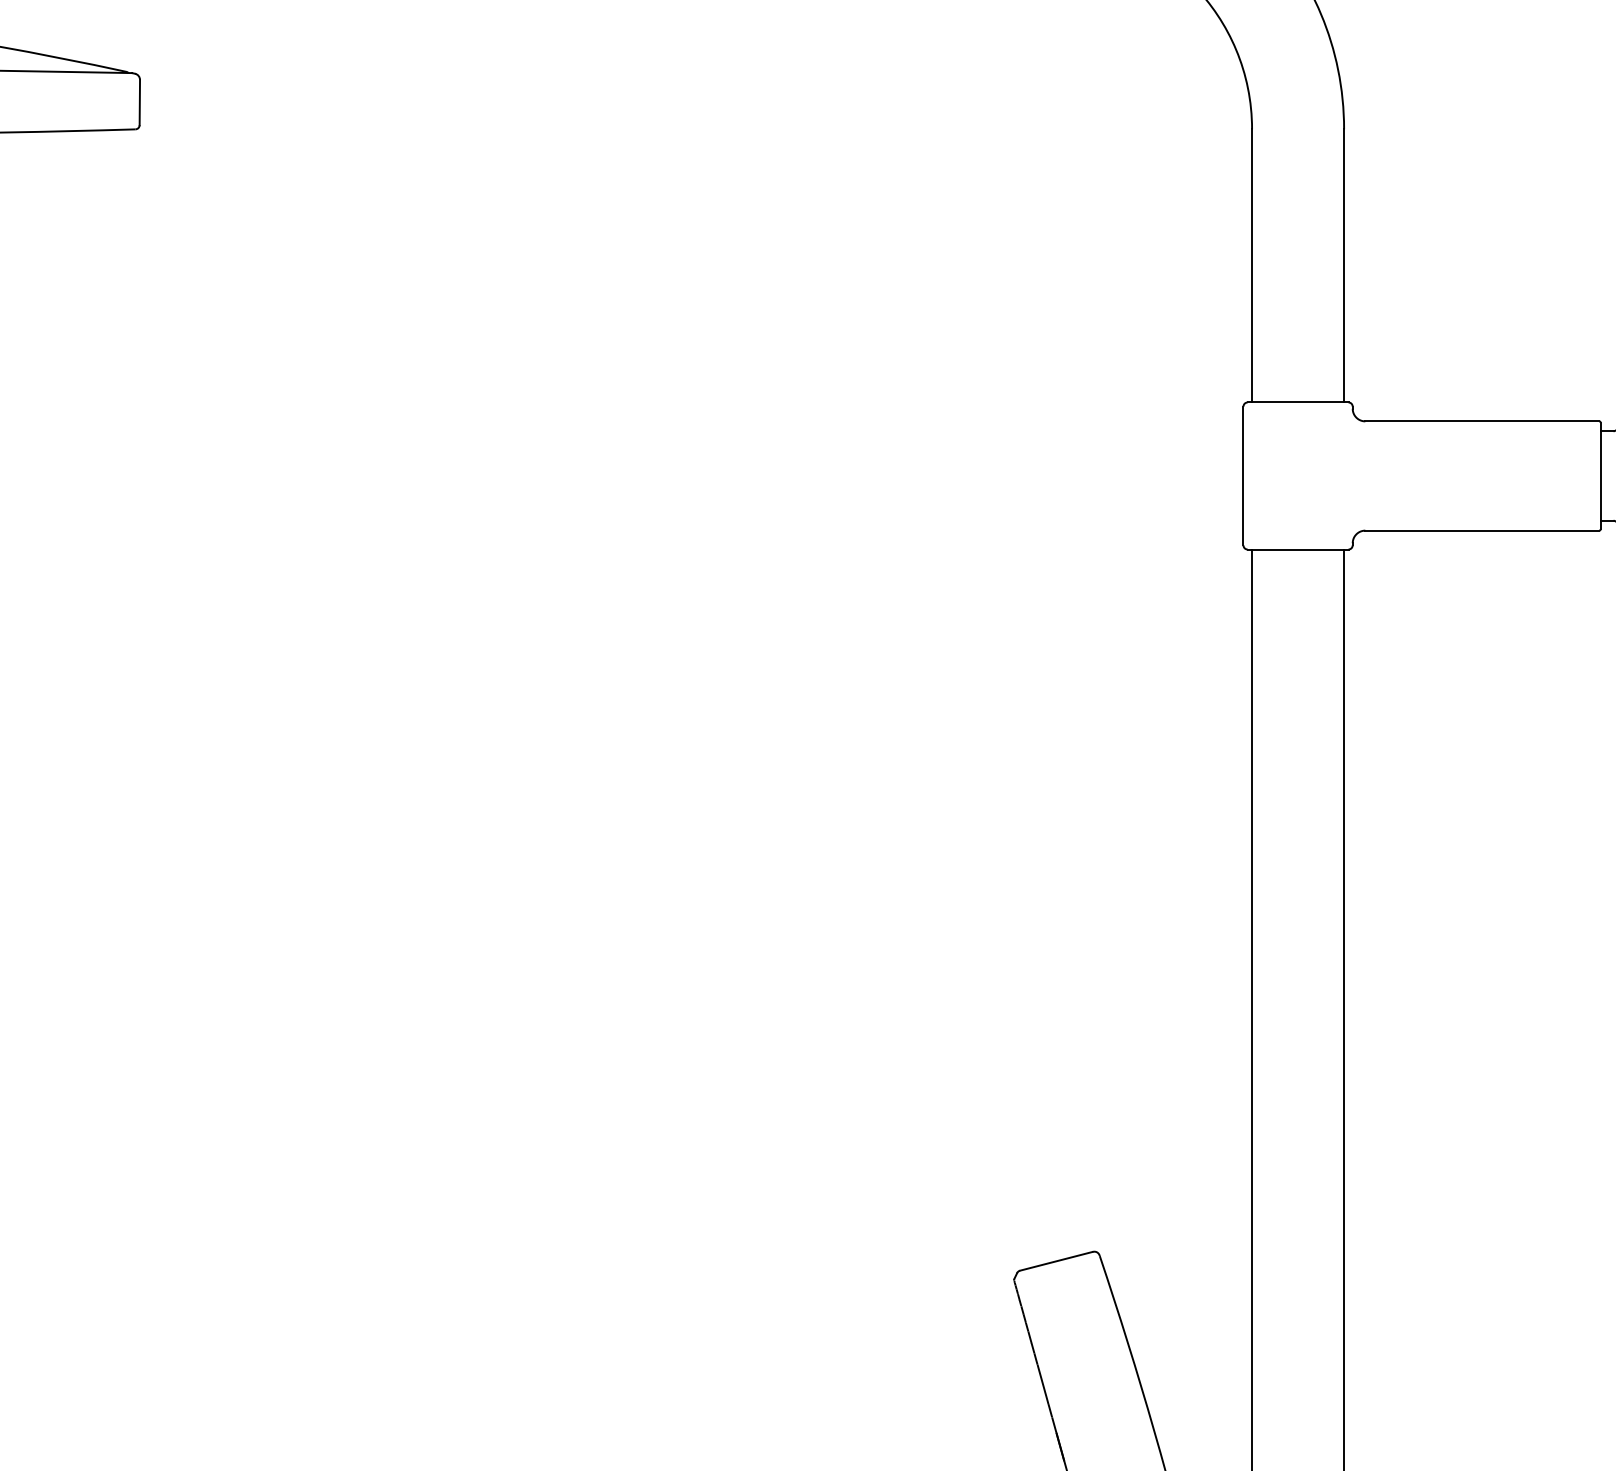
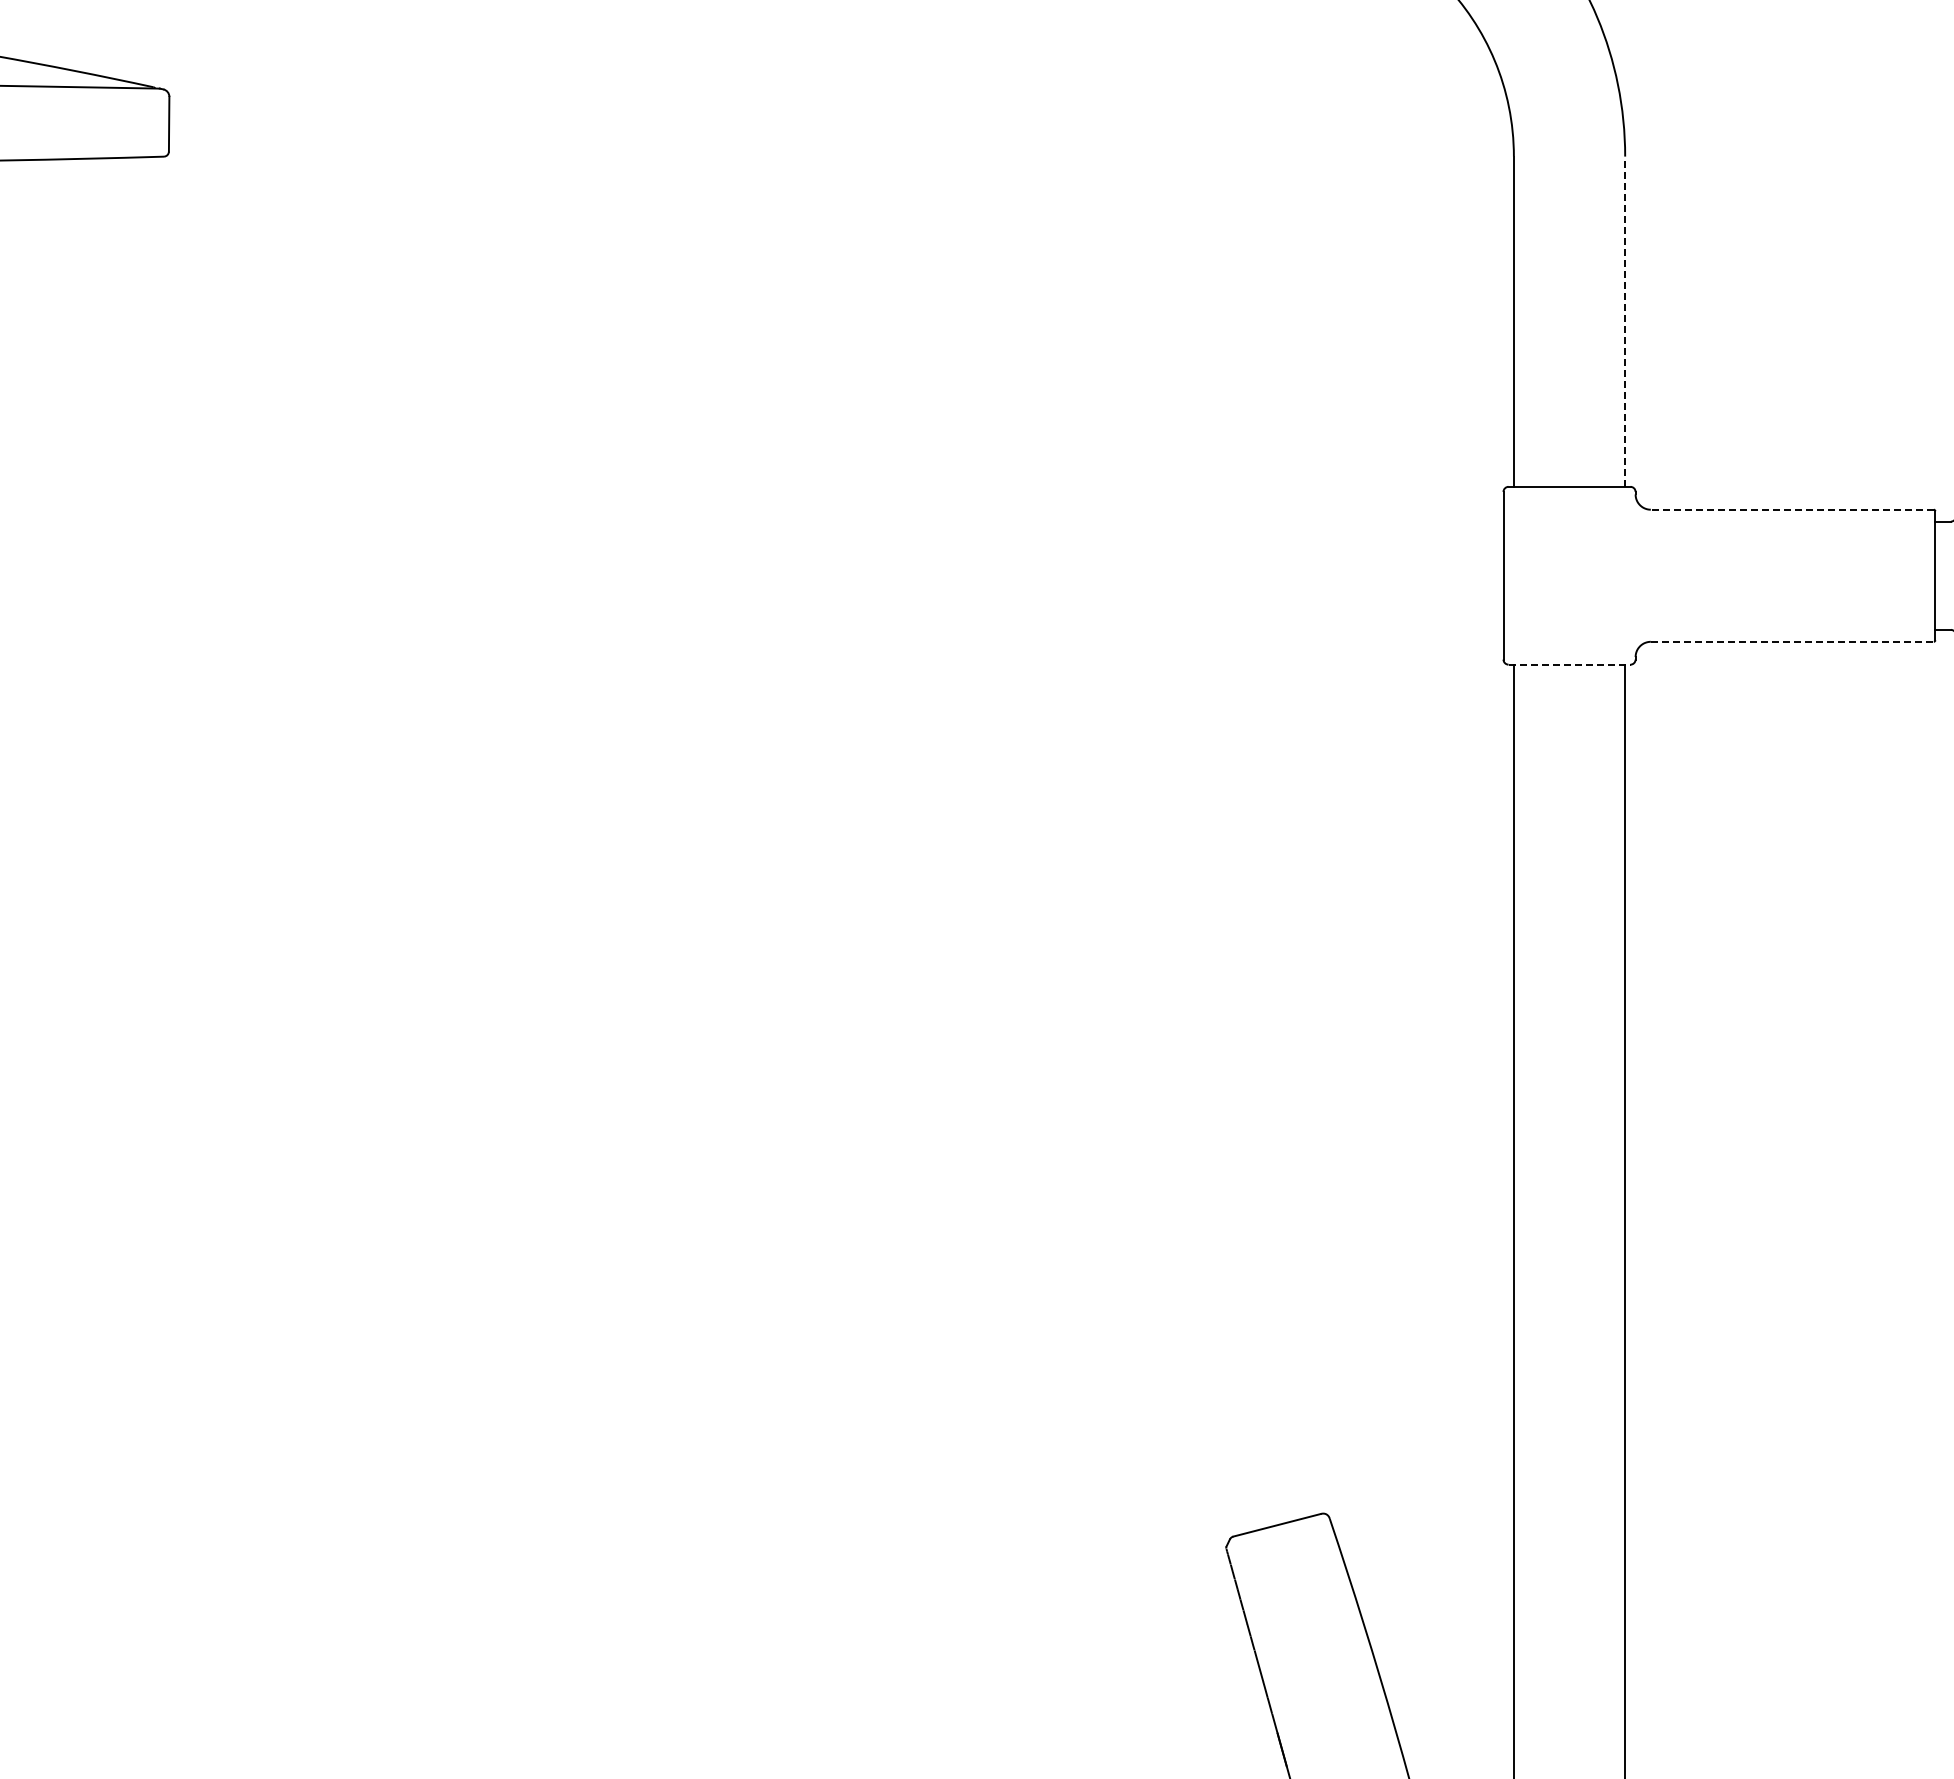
line: (1344, 265) -> (1625, 321), solid -> dashed
line: (1481, 421) -> (1791, 509), solid -> dashed
line: (1482, 530) -> (1792, 641), solid -> dashed
line: (1298, 549) -> (1569, 664), solid -> dashed

